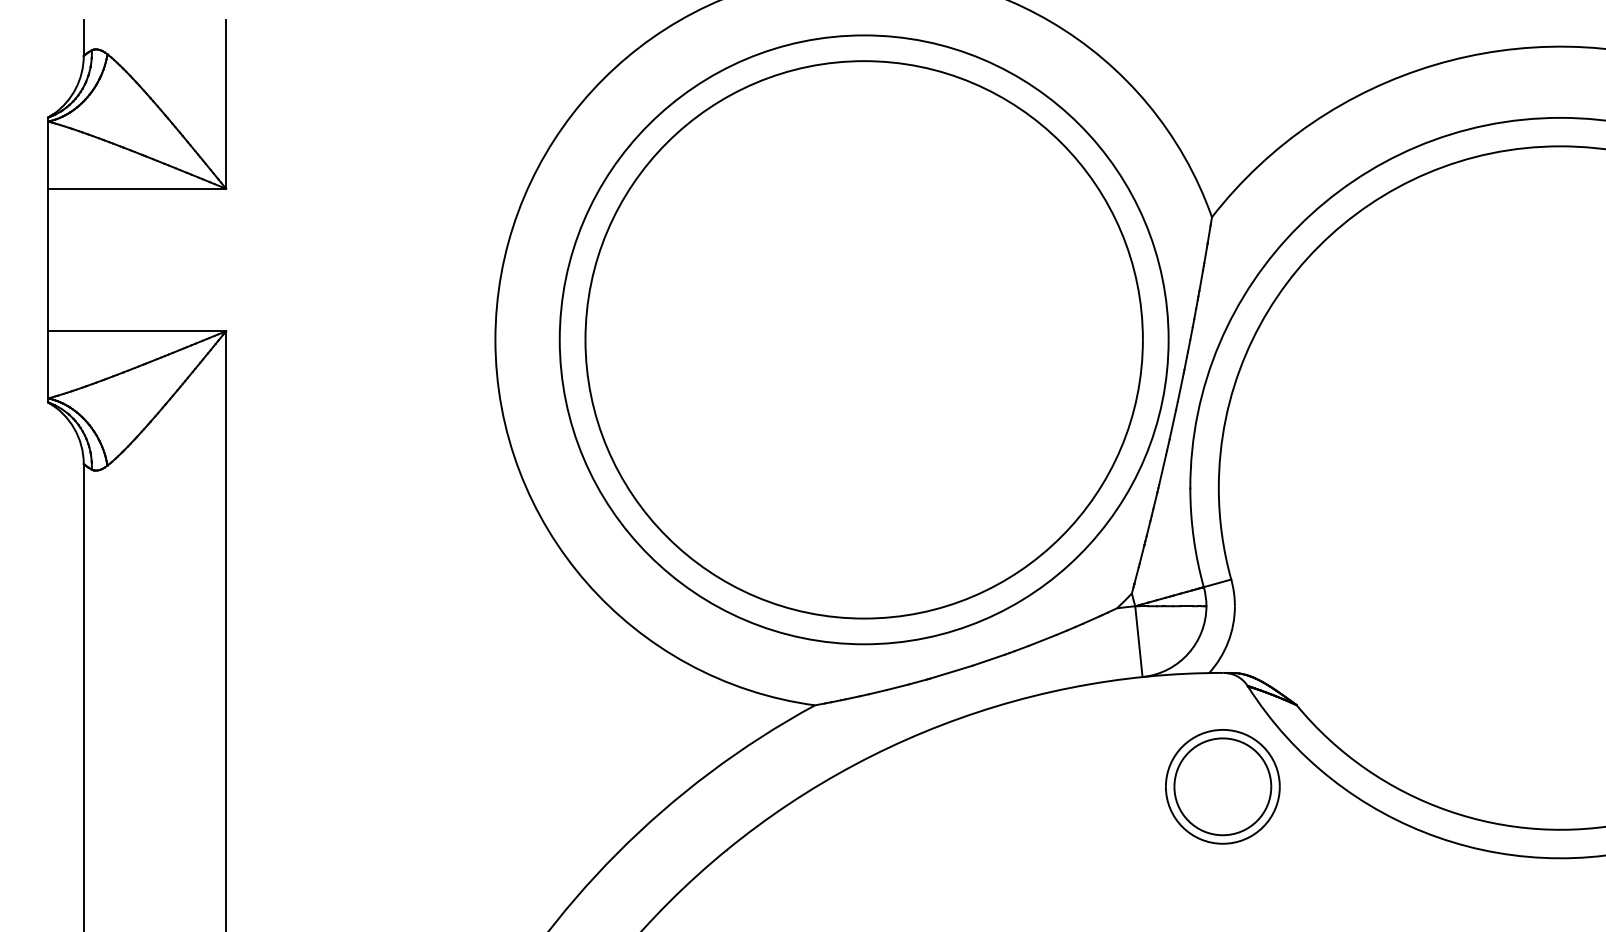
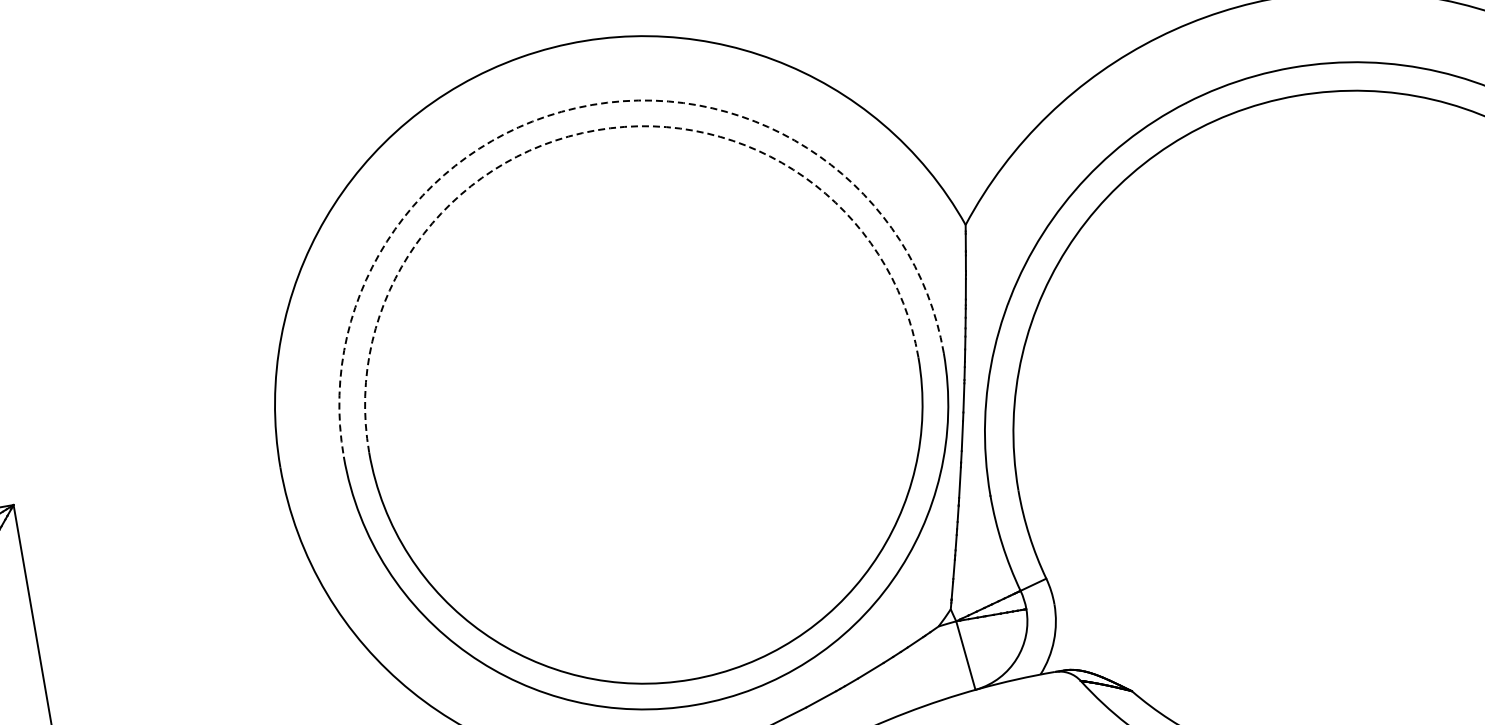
arc: (864, 35) -> (592, 104), solid -> dashed
arc: (864, 61) -> (596, 130), solid -> dashed

